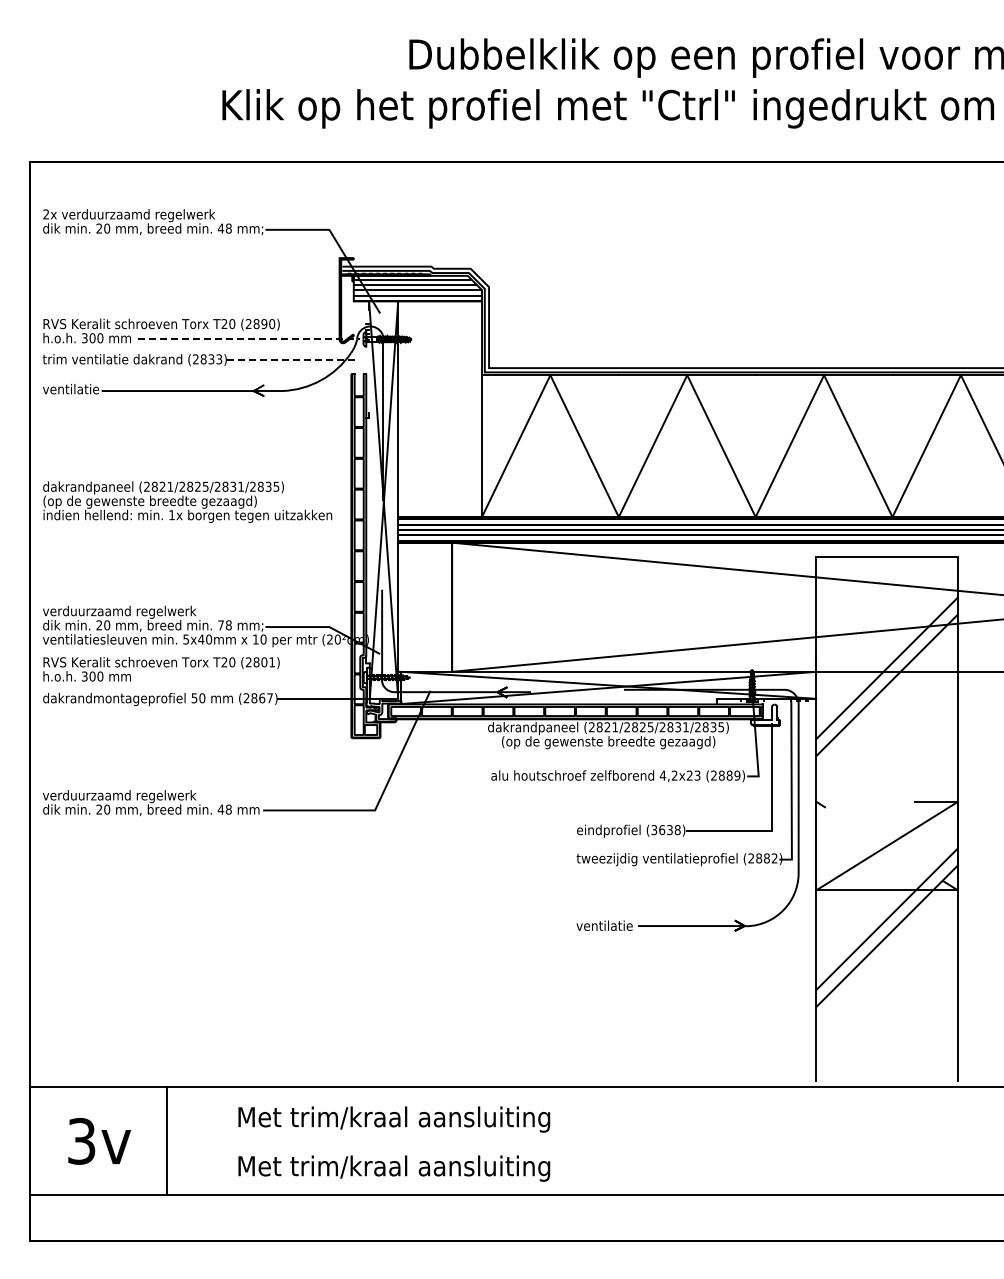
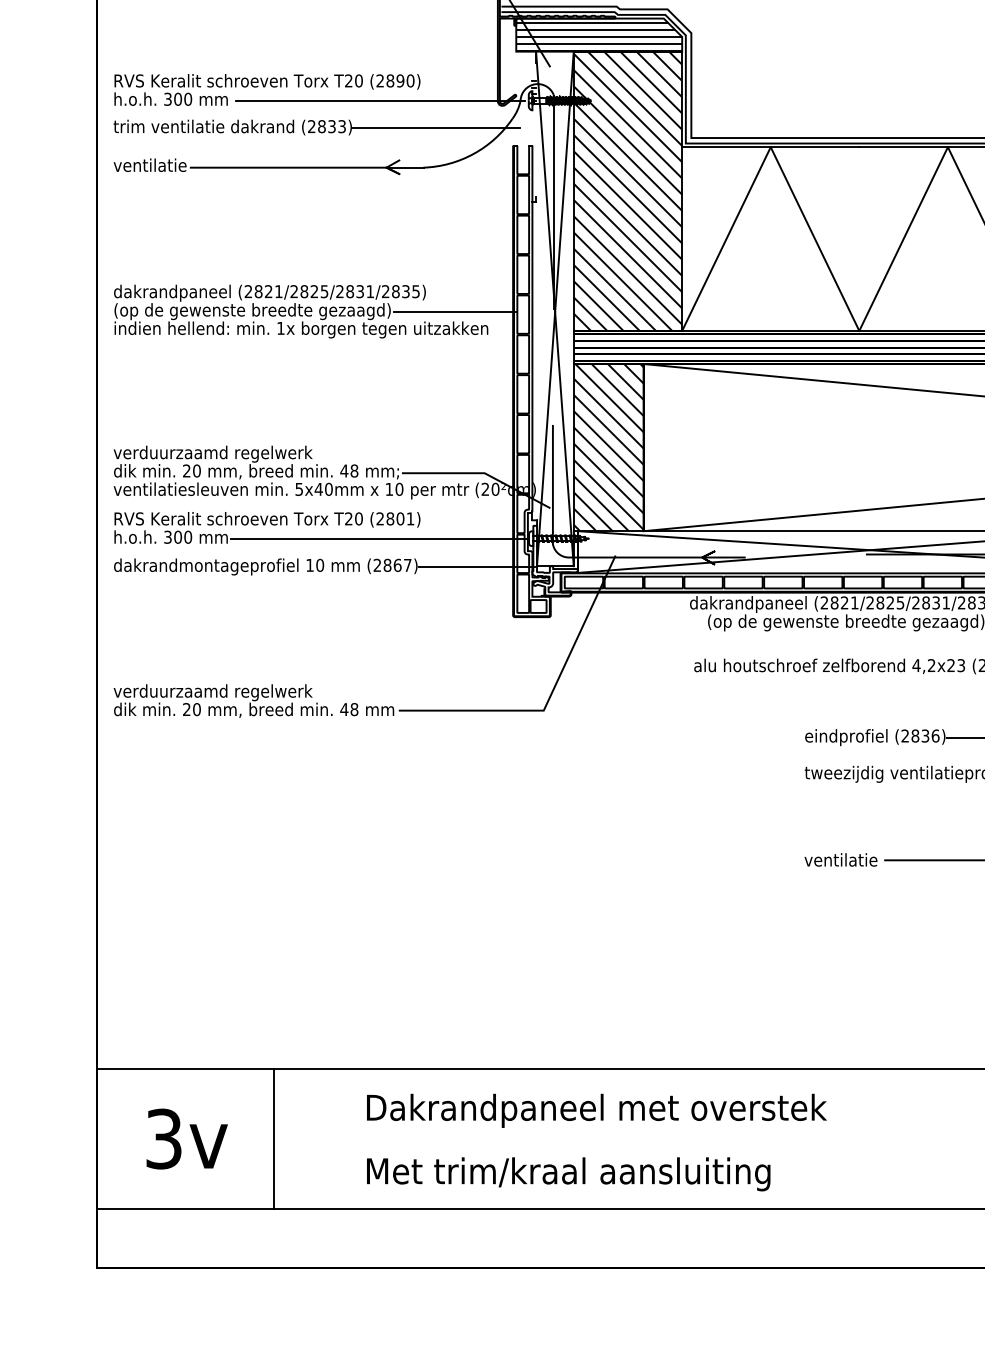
line: (249, 339) -> (381, 100), dashed -> solid
line: (291, 360) -> (435, 128), dashed -> solid
hatch: (439, 409) -> (627, 191), added
line: (306, 502) -> (455, 311), added
hatch: (425, 606) -> (609, 446), added
text: (220, 625) -> (343, 471), 78 -> 48
line: (248, 677) -> (379, 538), added
text: (194, 698) -> (310, 565), 50 -> 10
text: (665, 830) -> (919, 736), (3638) -> (2836)
text: (416, 1119) -> (597, 1110), Met trim/kraal aansluiting -> Dakrandpaneel met overstek

